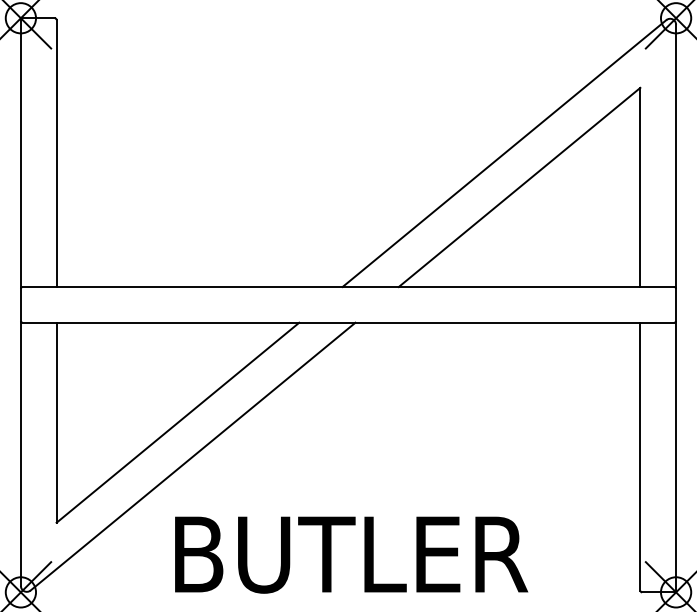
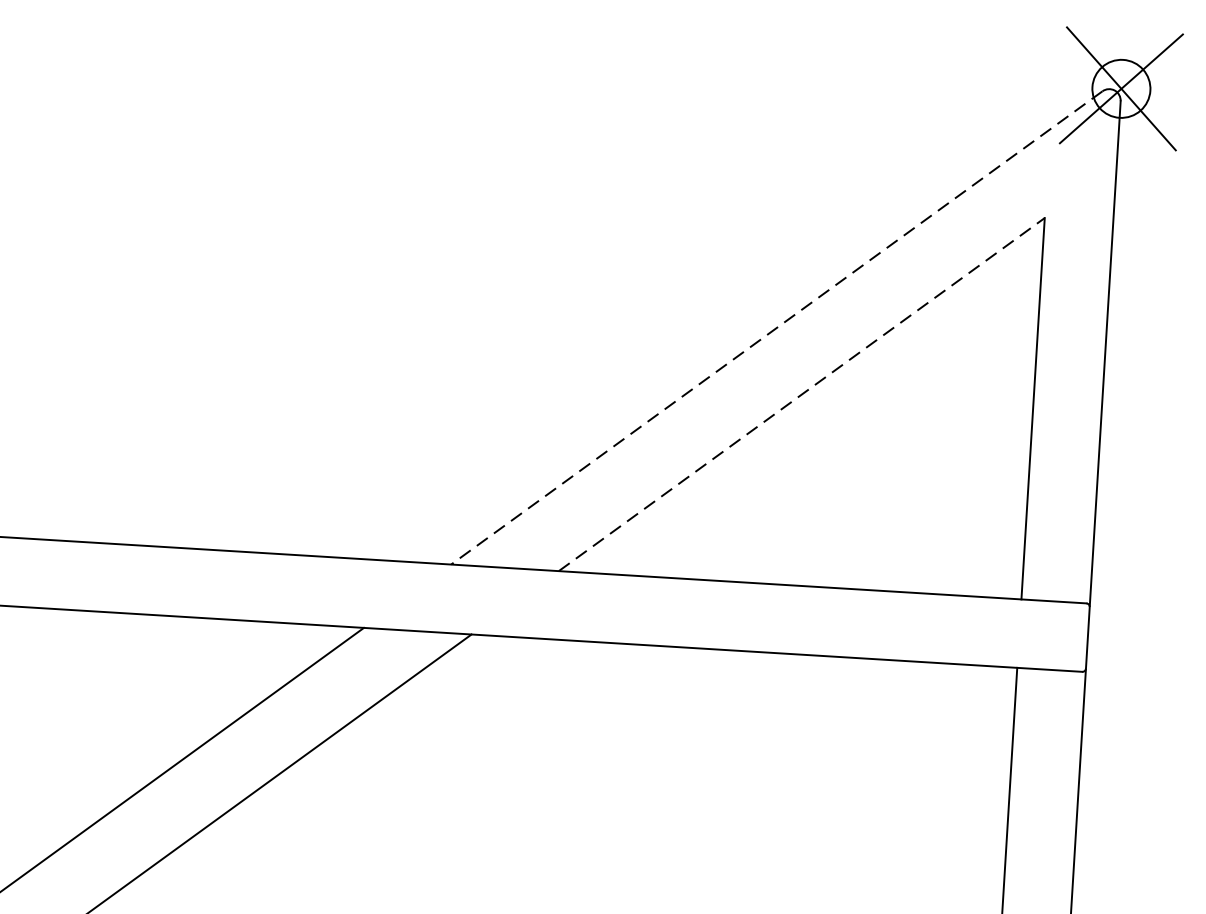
line: (504, 153) -> (776, 327), solid -> dashed
line: (519, 187) -> (801, 394), solid -> dashed

